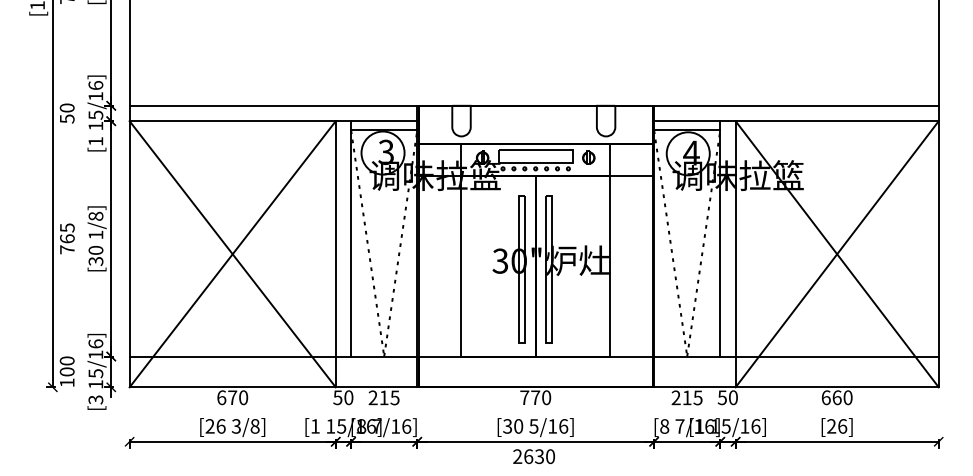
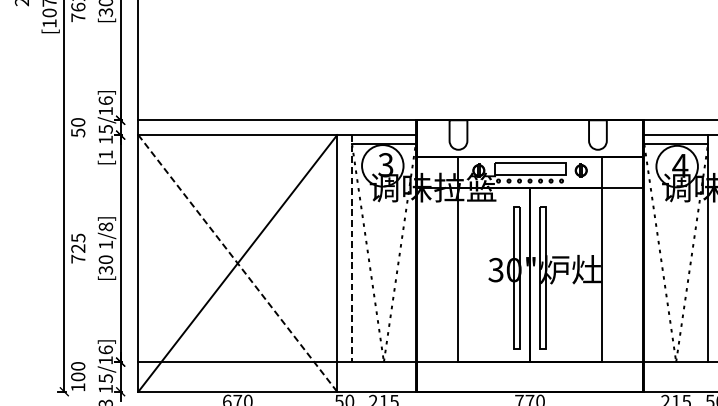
text: (67, 238) -> (78, 248), 765 -> 725
line: (351, 238) -> (352, 248), solid -> dashed
line: (232, 253) -> (237, 262), solid -> dashed

